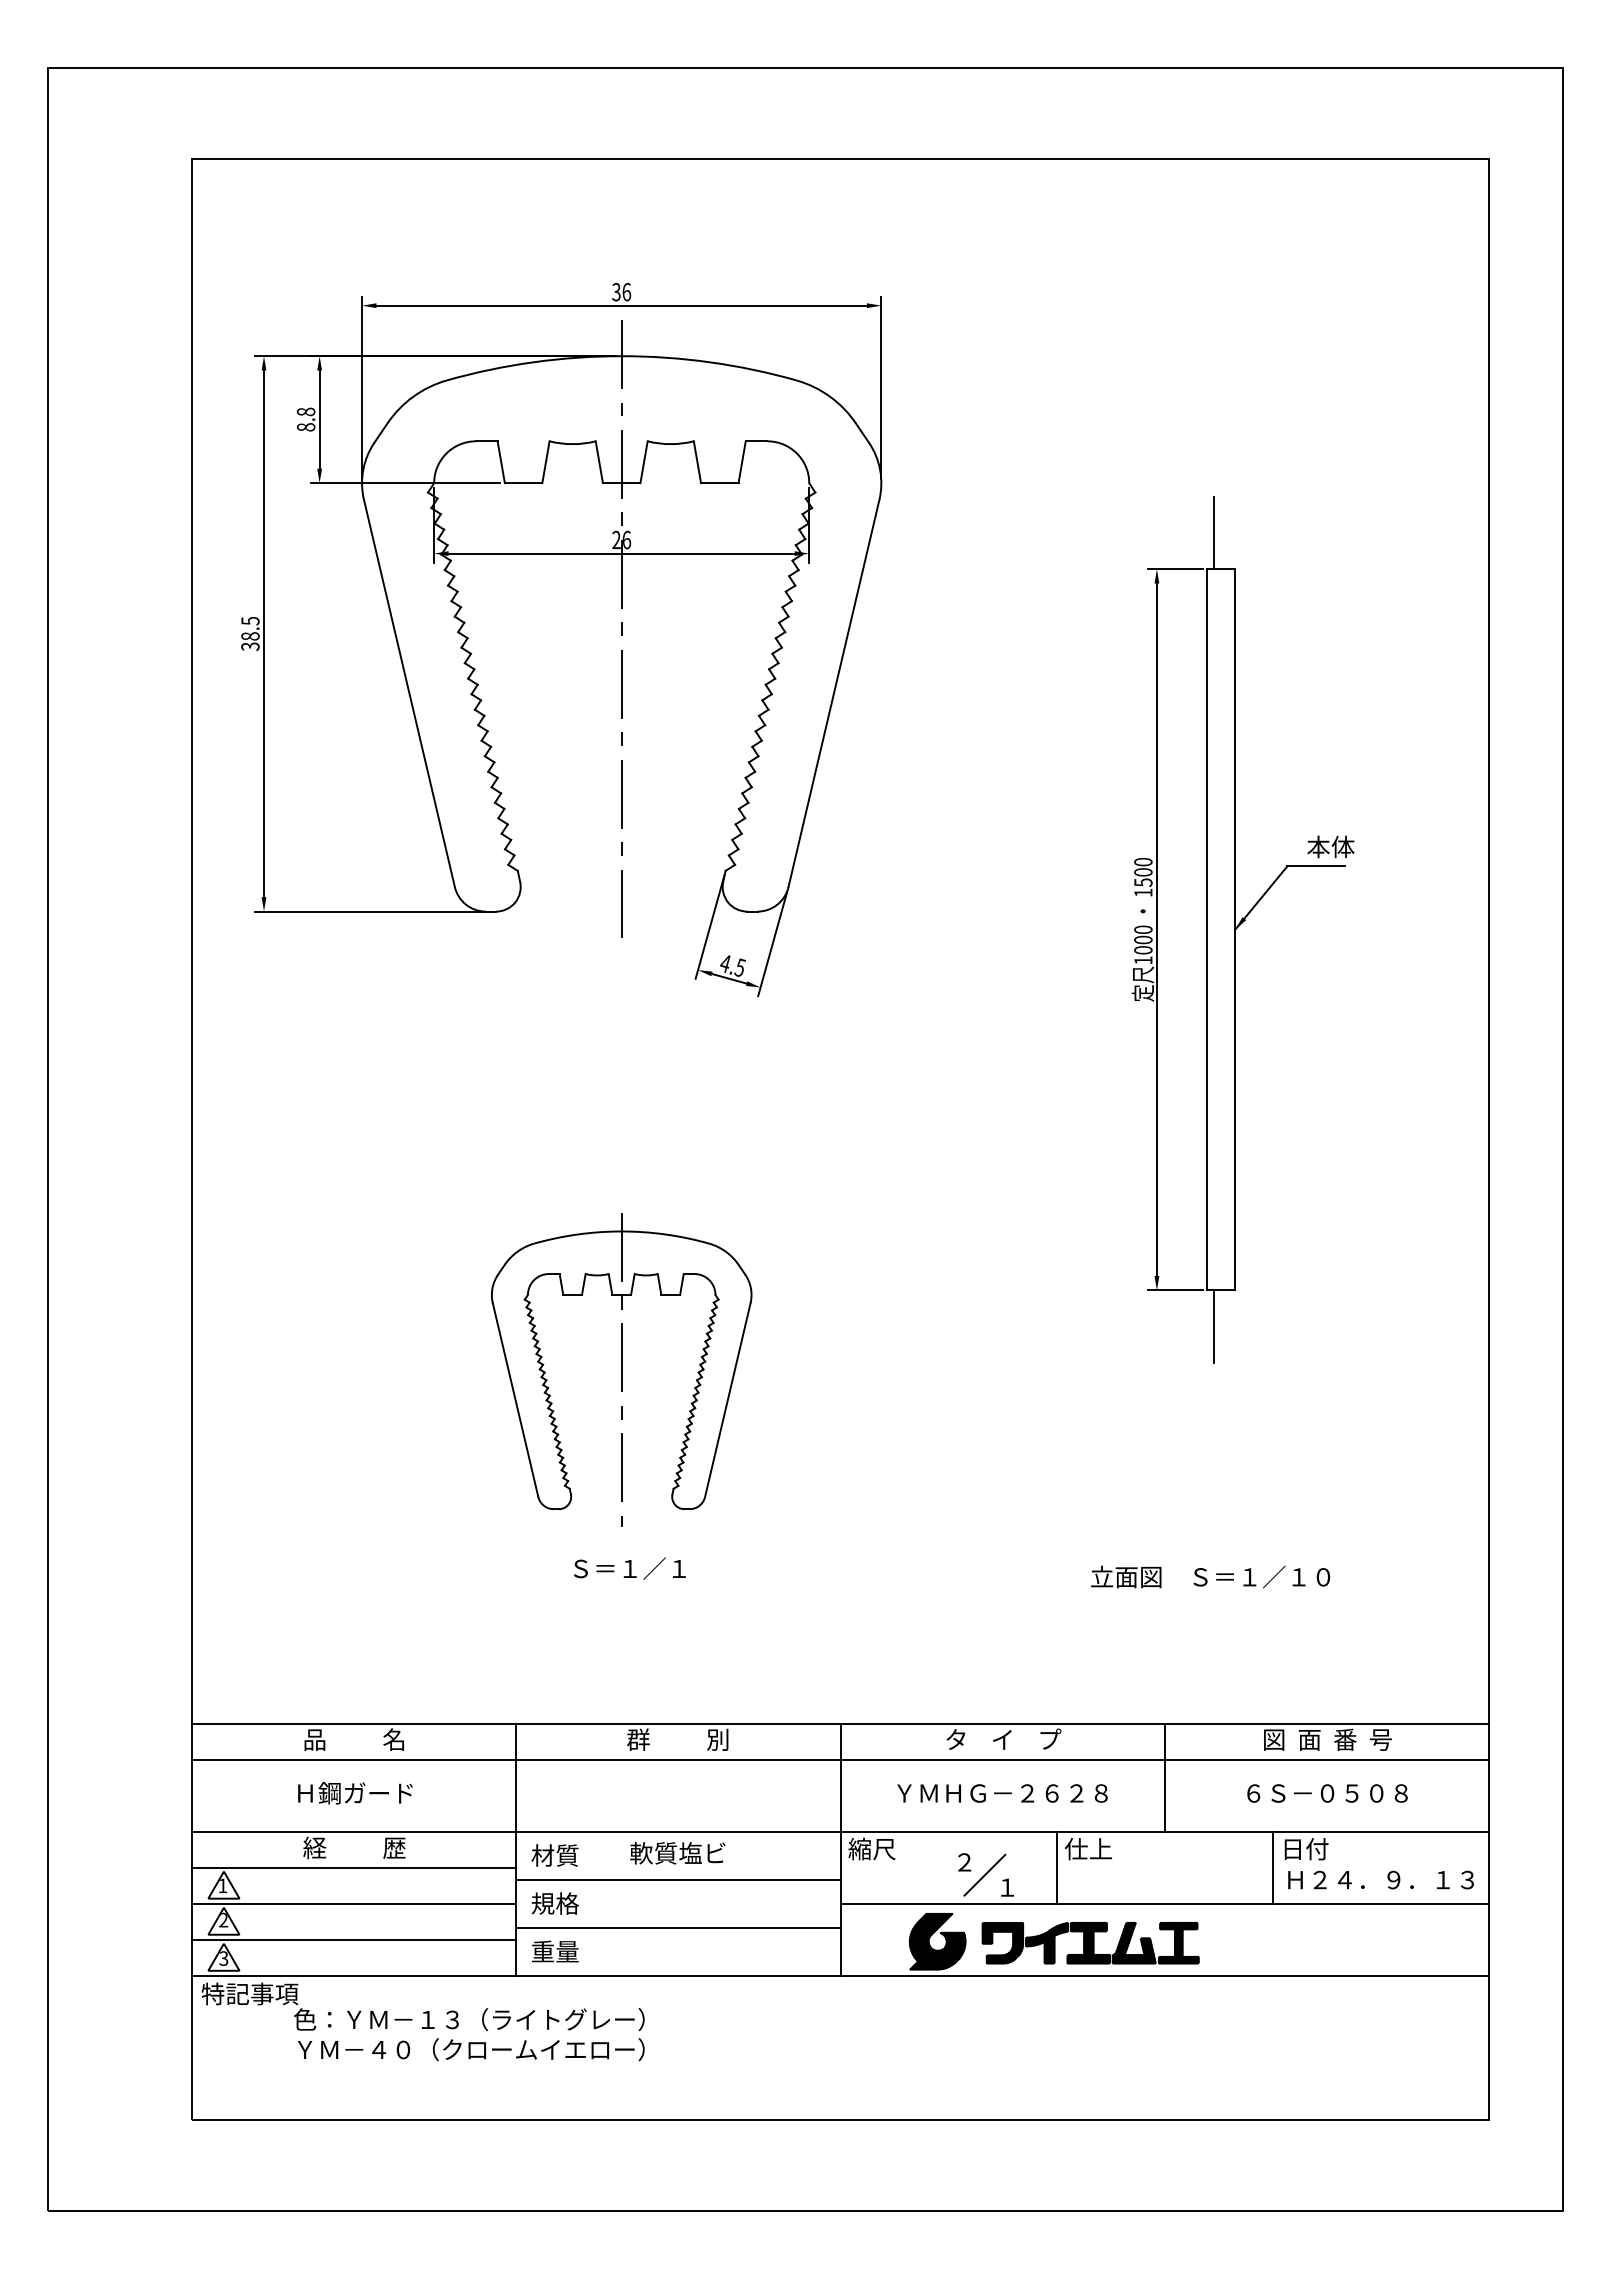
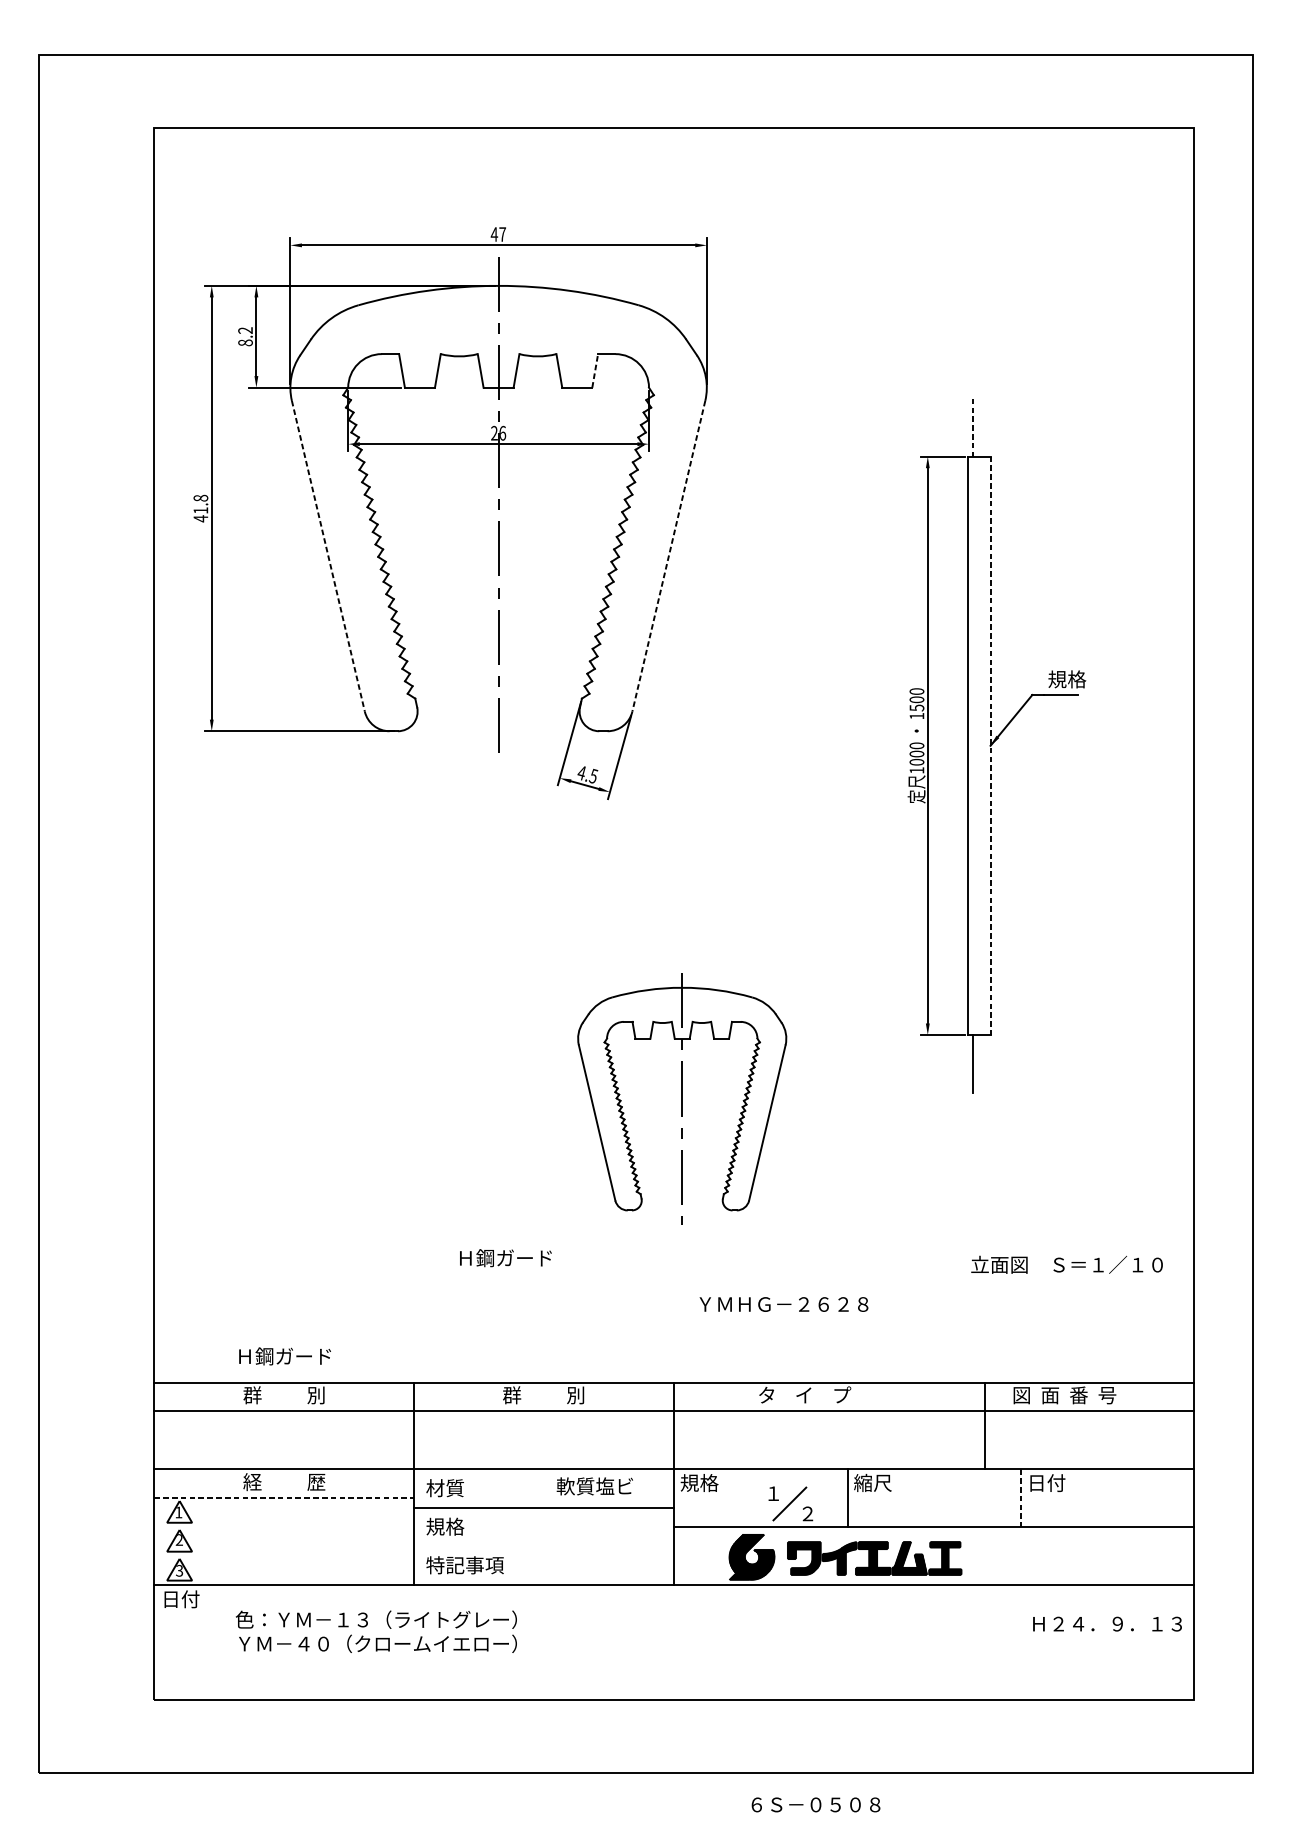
text: (621, 291) -> (498, 233), 36 -> 47
text: (305, 411) -> (245, 330), 8.8 -> 8.2
line: (742, 461) -> (595, 370), solid -> dashed
line: (1213, 533) -> (973, 428), solid -> dashed
text: (250, 633) -> (200, 508), 38.5 -> 41.8
line: (409, 693) -> (328, 556), solid -> dashed
line: (833, 693) -> (668, 556), solid -> dashed
text: (1330, 846) -> (1066, 679), 本体 -> 規格
line: (1235, 929) -> (990, 745), solid -> dashed
part: (621, 1369) -> (682, 1098), moved
text: (630, 1568) -> (505, 1258), Ｓ＝１／１ -> Ｈ鋼ガード
text: (1210, 1576) -> (1066, 1264), moved
text: (353, 1739) -> (283, 1395), 品          名 -> 群          別
line: (1165, 1777) -> (985, 1425), moved
text: (355, 1793) -> (285, 1356), moved
text: (1002, 1793) -> (783, 1304), moved
text: (1327, 1793) -> (816, 1804), moved
text: (871, 1848) -> (698, 1482), 縮尺 -> 規格
text: (1088, 1848) -> (872, 1482), 仕上 -> 縮尺
text: (677, 1853) -> (594, 1486), moved
text: (964, 1861) -> (773, 1492), ２ -> １
line: (354, 1868) -> (284, 1498), solid -> dashed
line: (1273, 1868) -> (1021, 1498), solid -> dashed
text: (1380, 1879) -> (1107, 1623), moved
text: (1006, 1886) -> (807, 1513), １ -> ２
line: (354, 1904) -> (284, 1527), removed
line: (678, 1928) -> (544, 1546), removed
line: (354, 1940) -> (284, 1556), removed
text: (579, 1951) -> (464, 1565), 重量 -> 特記事項
text: (249, 1993) -> (200, 1598), 特記事項 -> 日付

